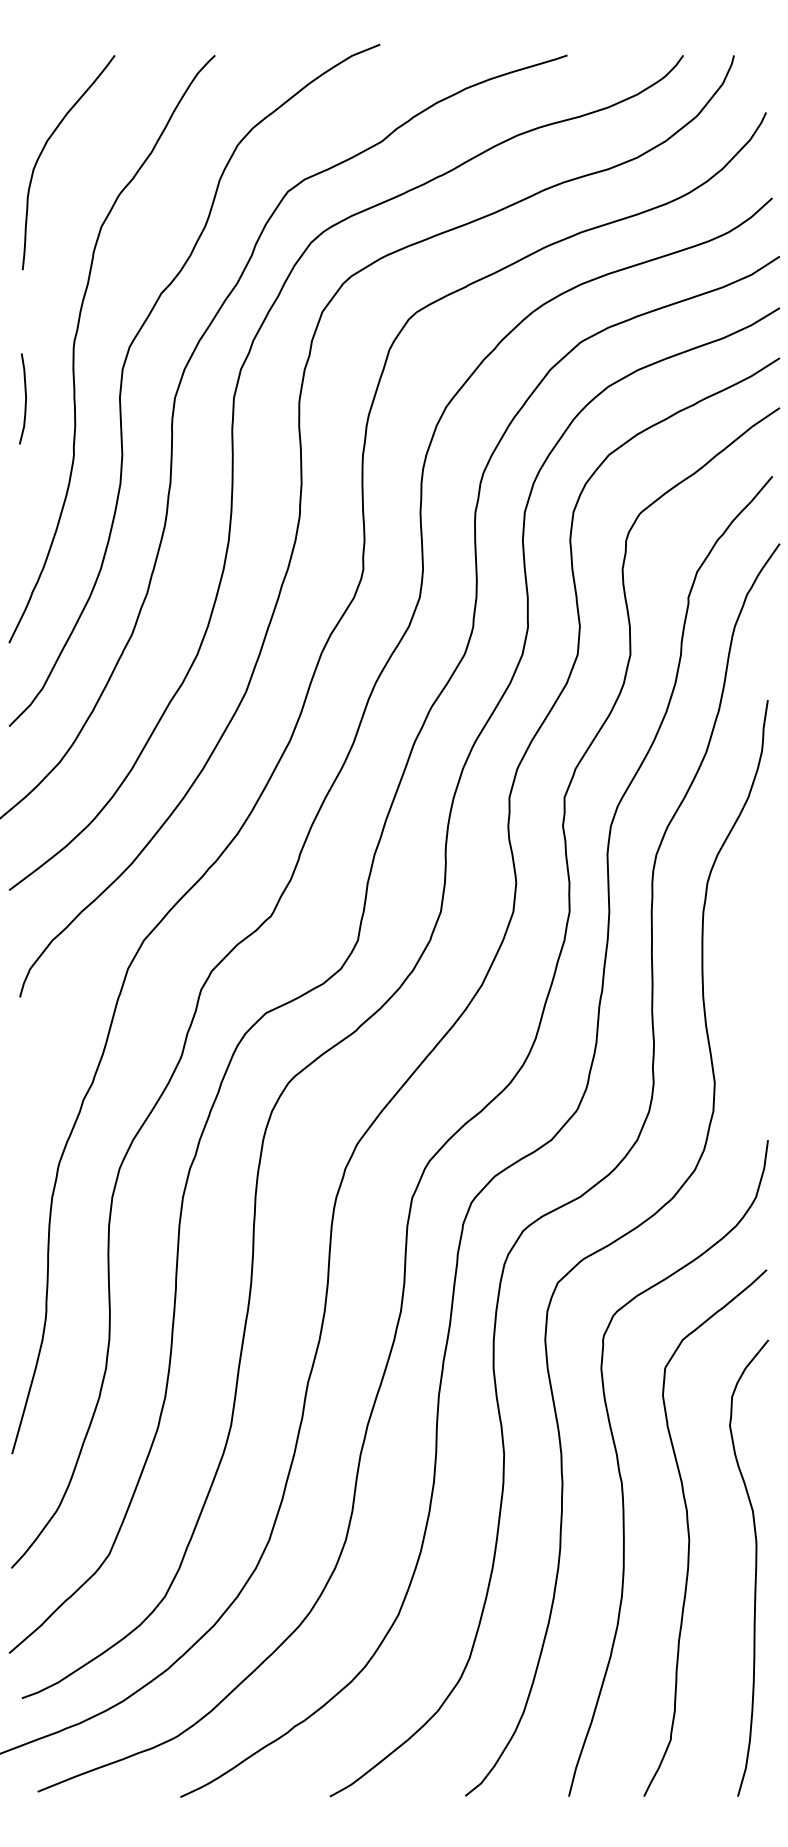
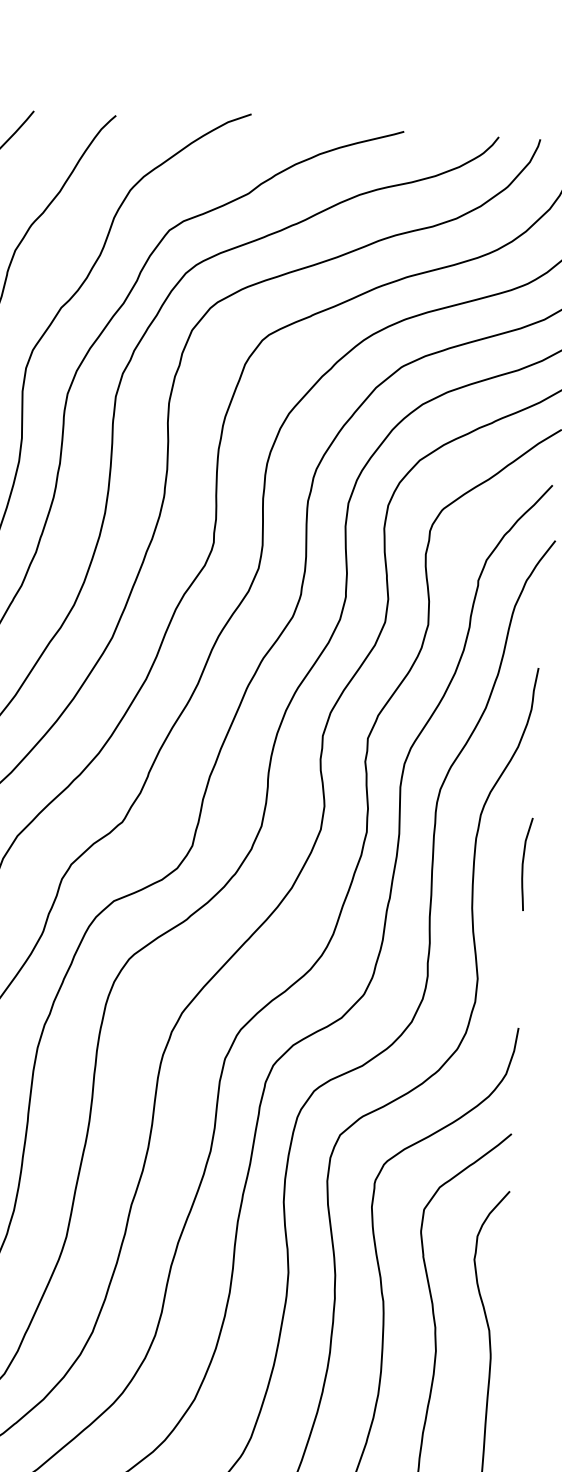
curve: (762, 940) -> (523, 864), added

